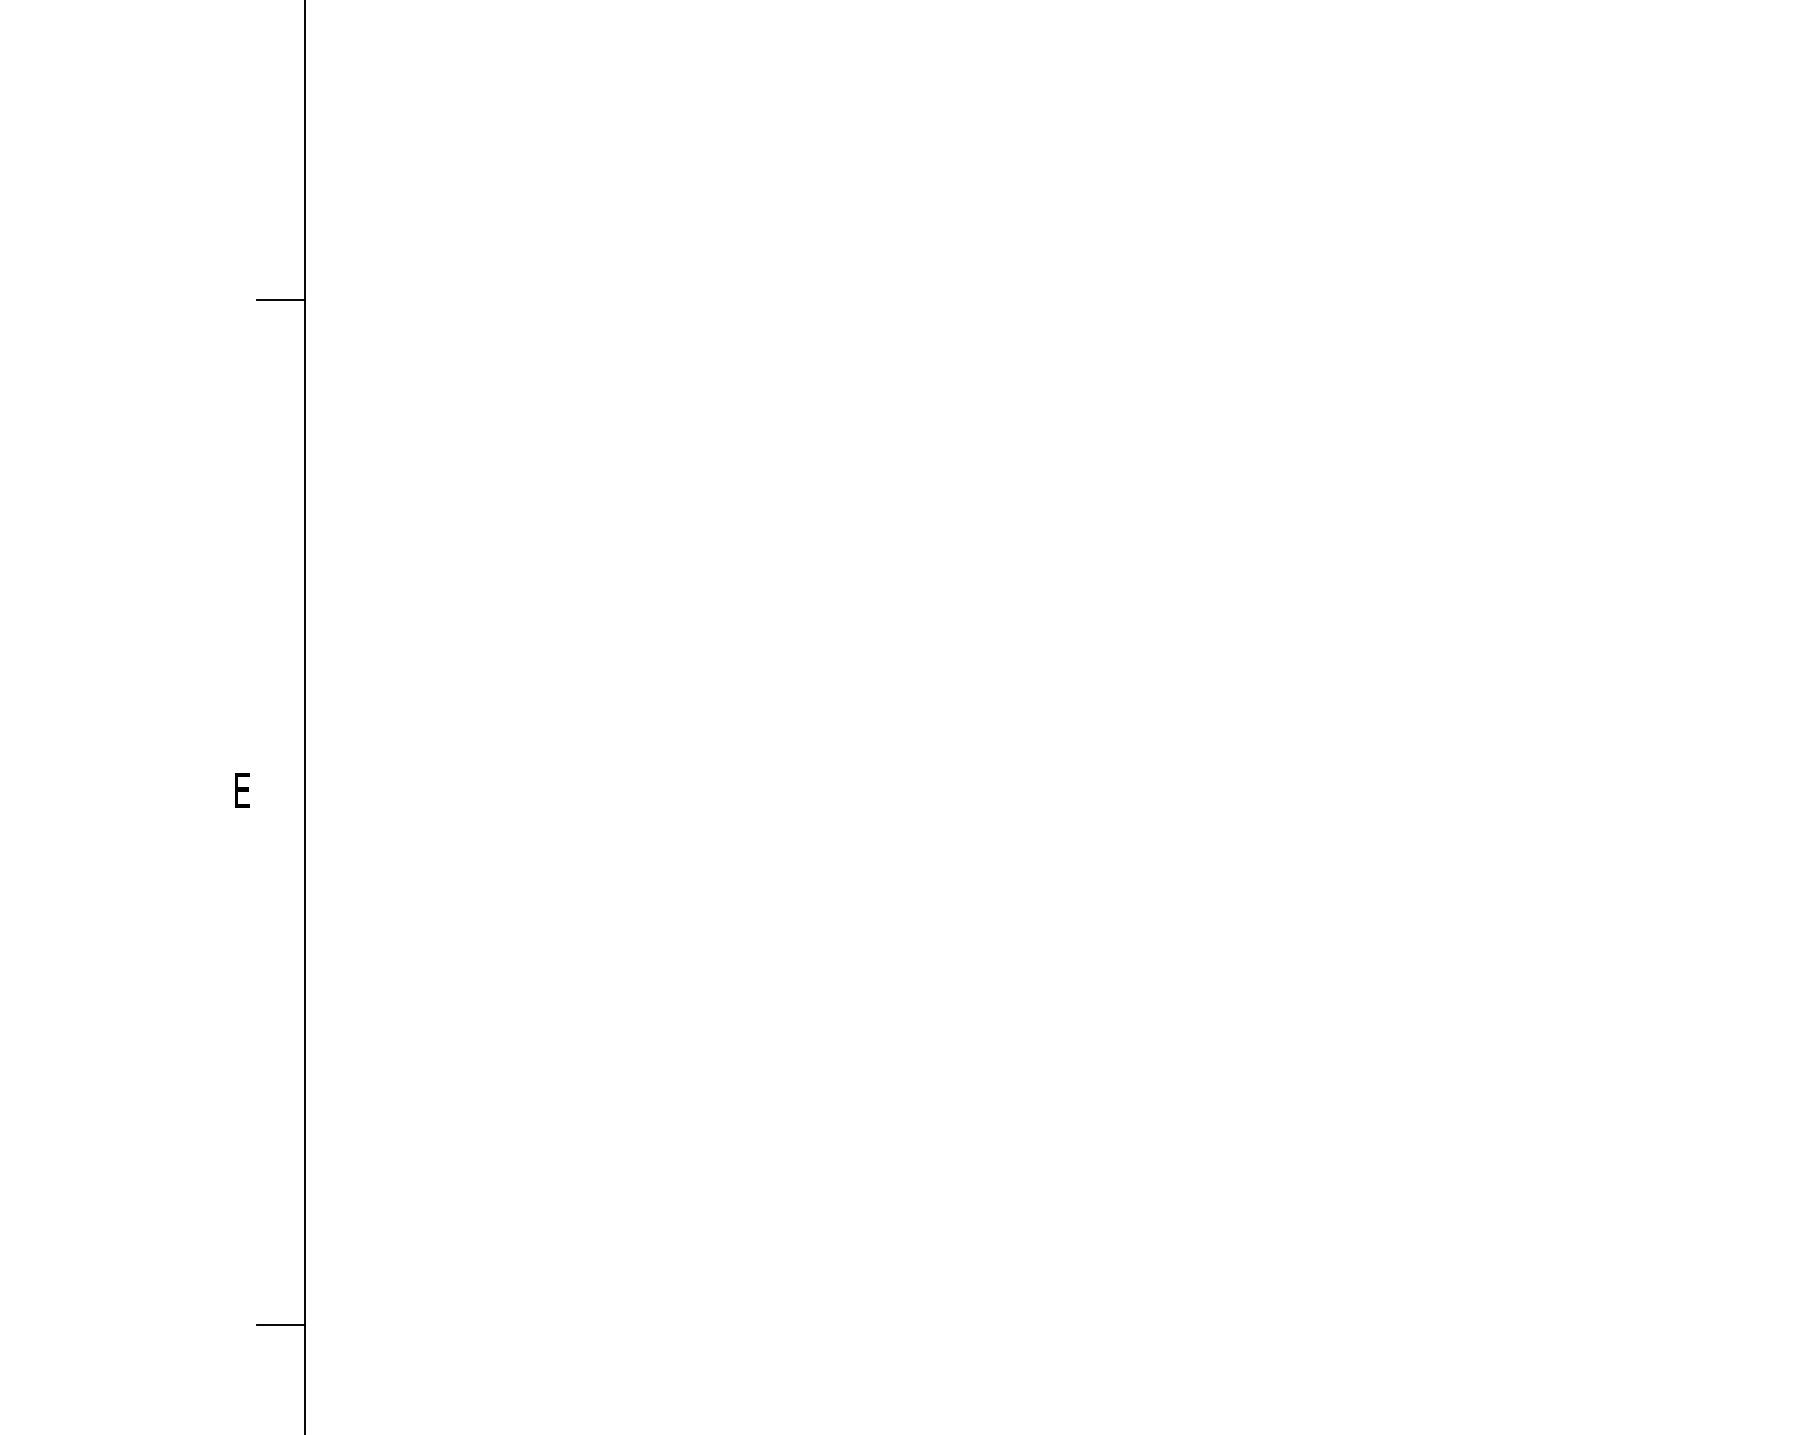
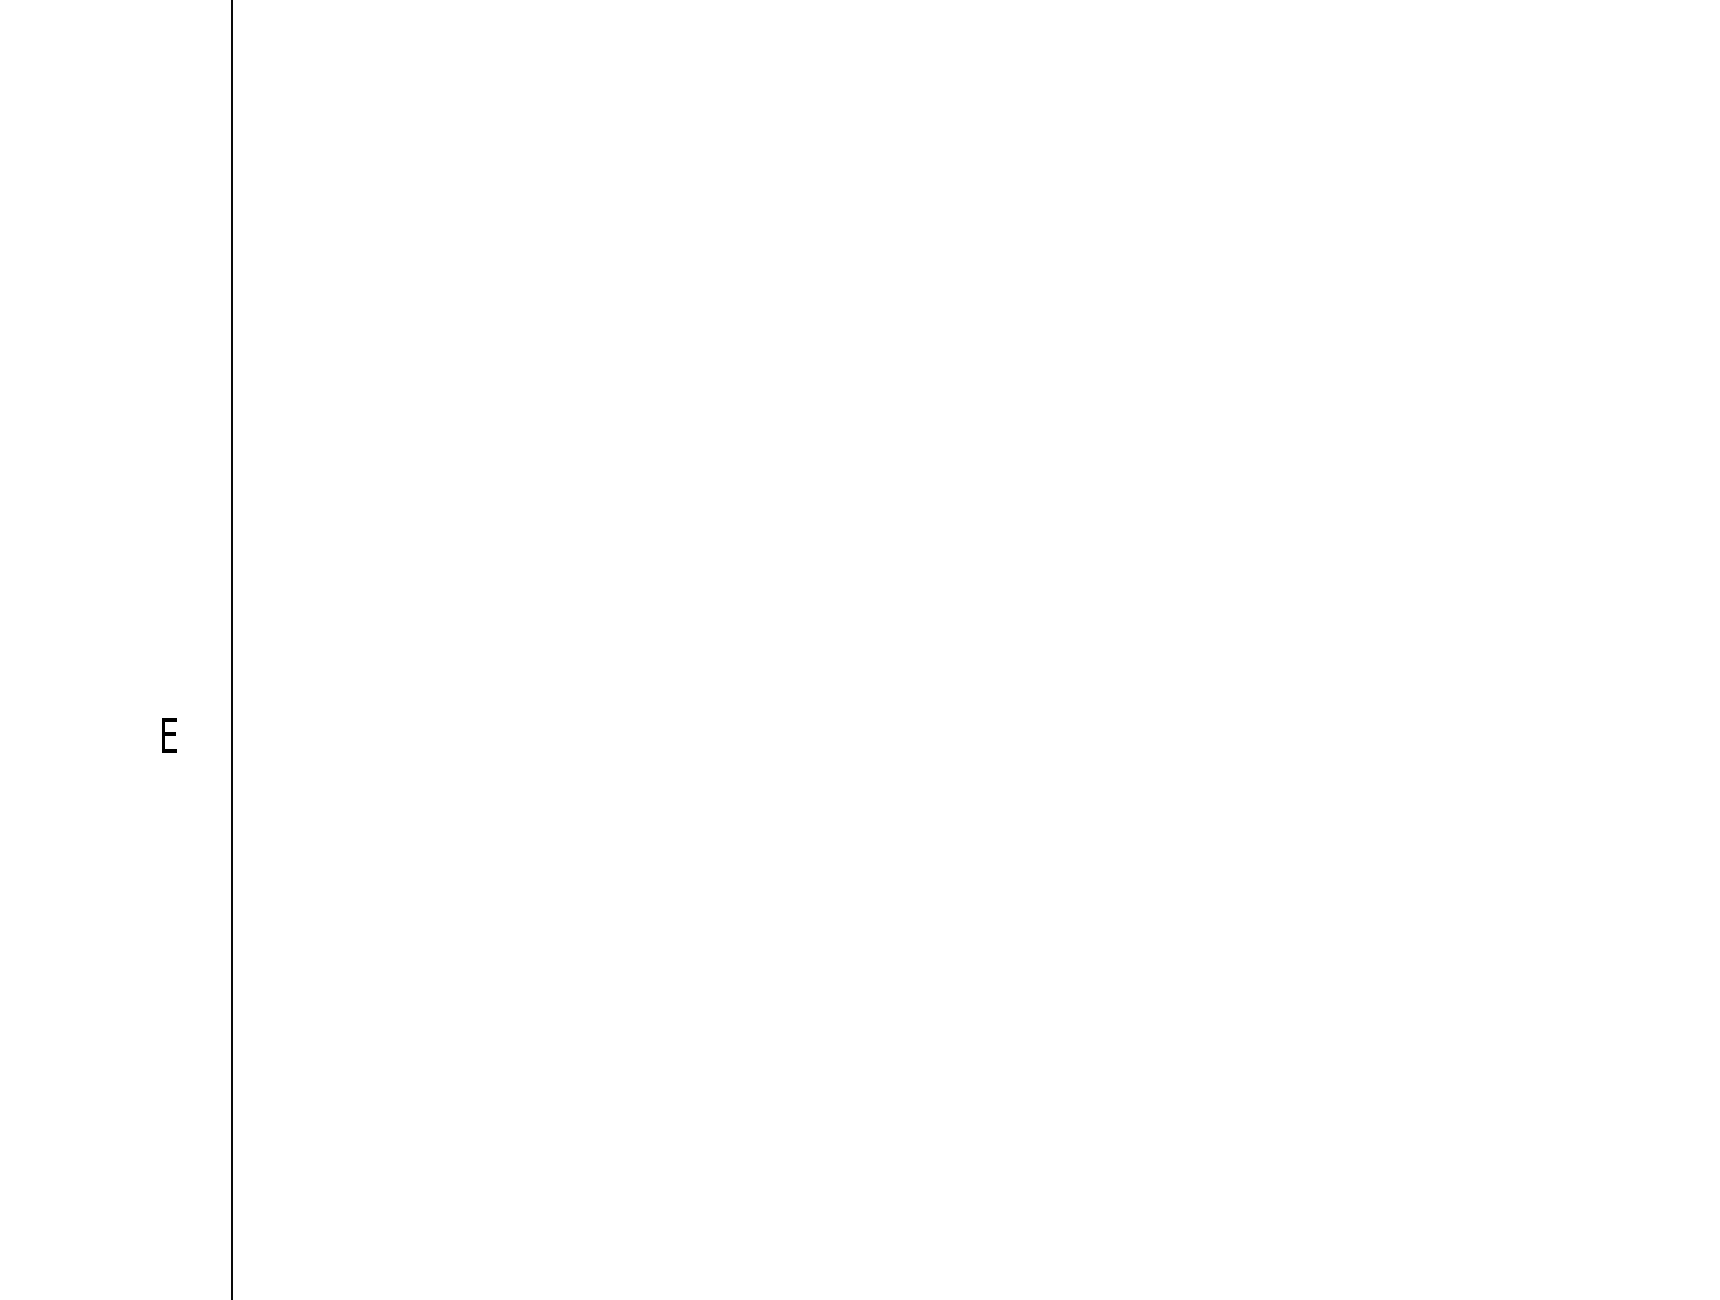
line: (280, 299) -> (207, 244), removed
line: (280, 1325) -> (207, 1270), removed

